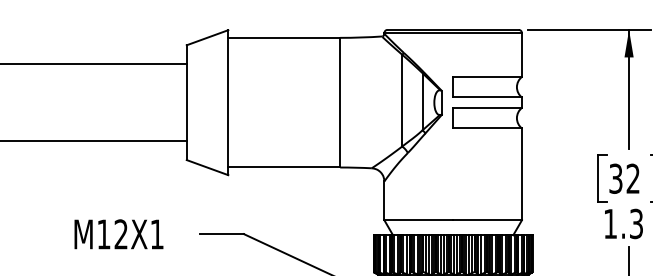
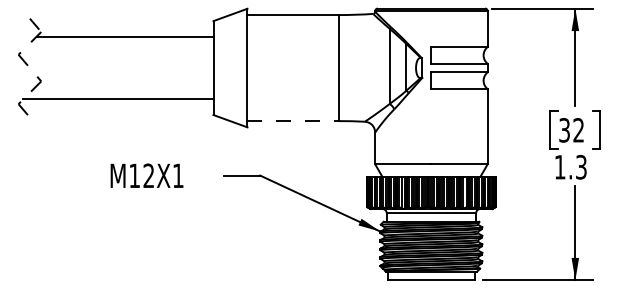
line: (284, 167) -> (293, 121), solid -> dashed
text: (118, 233) -> (146, 175), moved

